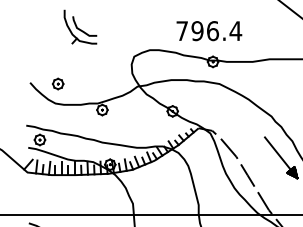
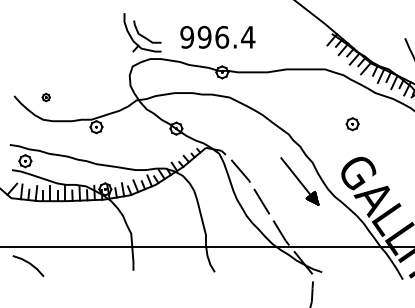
part: (80, 26) -> (142, 32), moved
text: (182, 30) -> (187, 36), 796.4 -> 996.4
part: (58, 83) -> (46, 97), size x0.6

